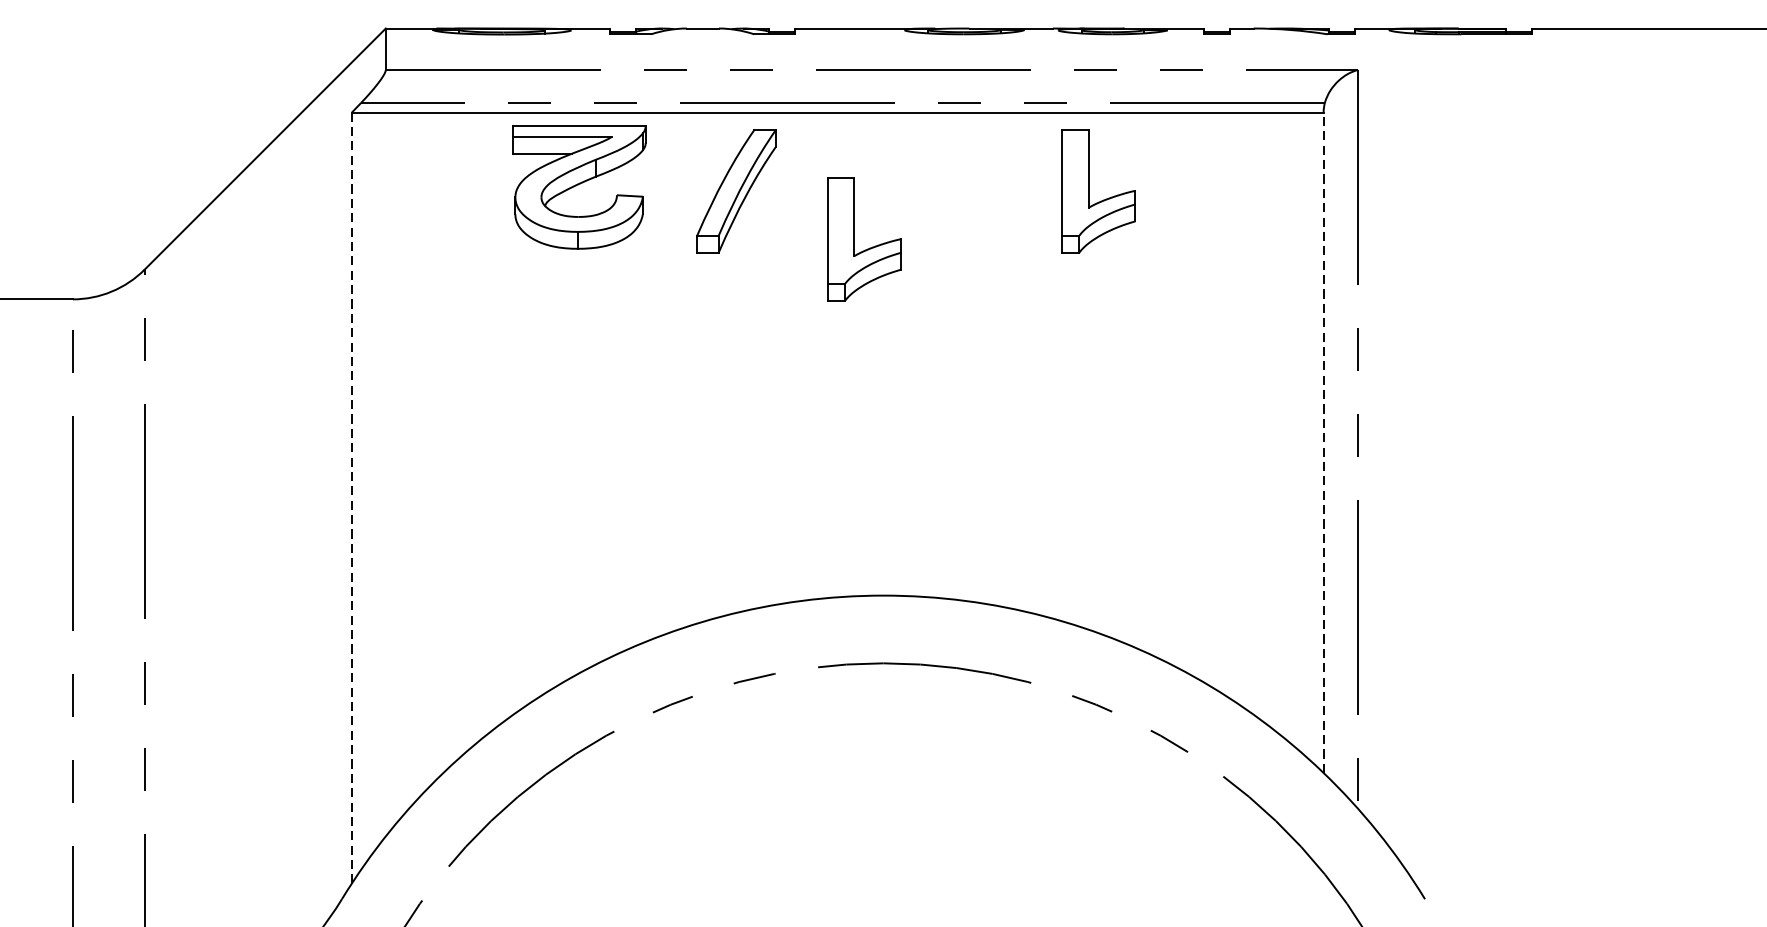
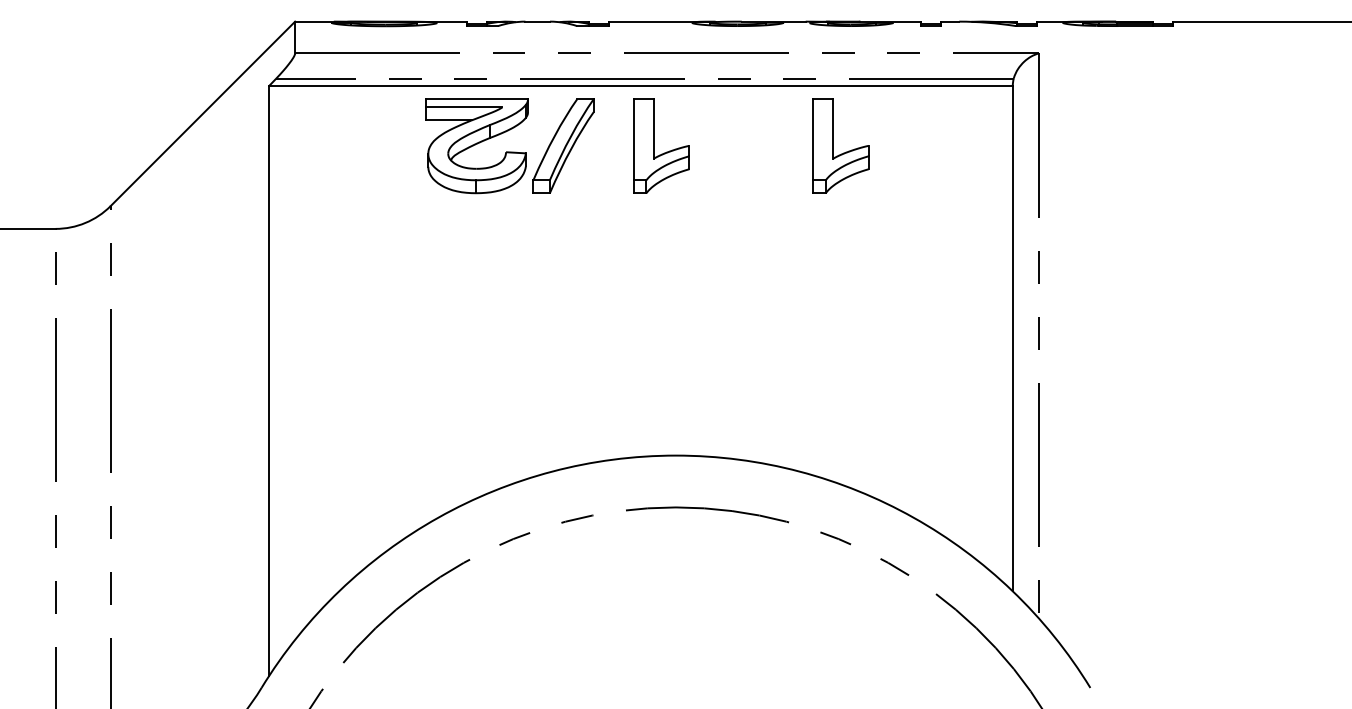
part: (578, 187) -> (476, 146), moved
part: (855, 238) -> (654, 145), moved
line: (1323, 442) -> (1012, 338), dashed -> solid
line: (352, 497) -> (269, 380), dashed -> solid

